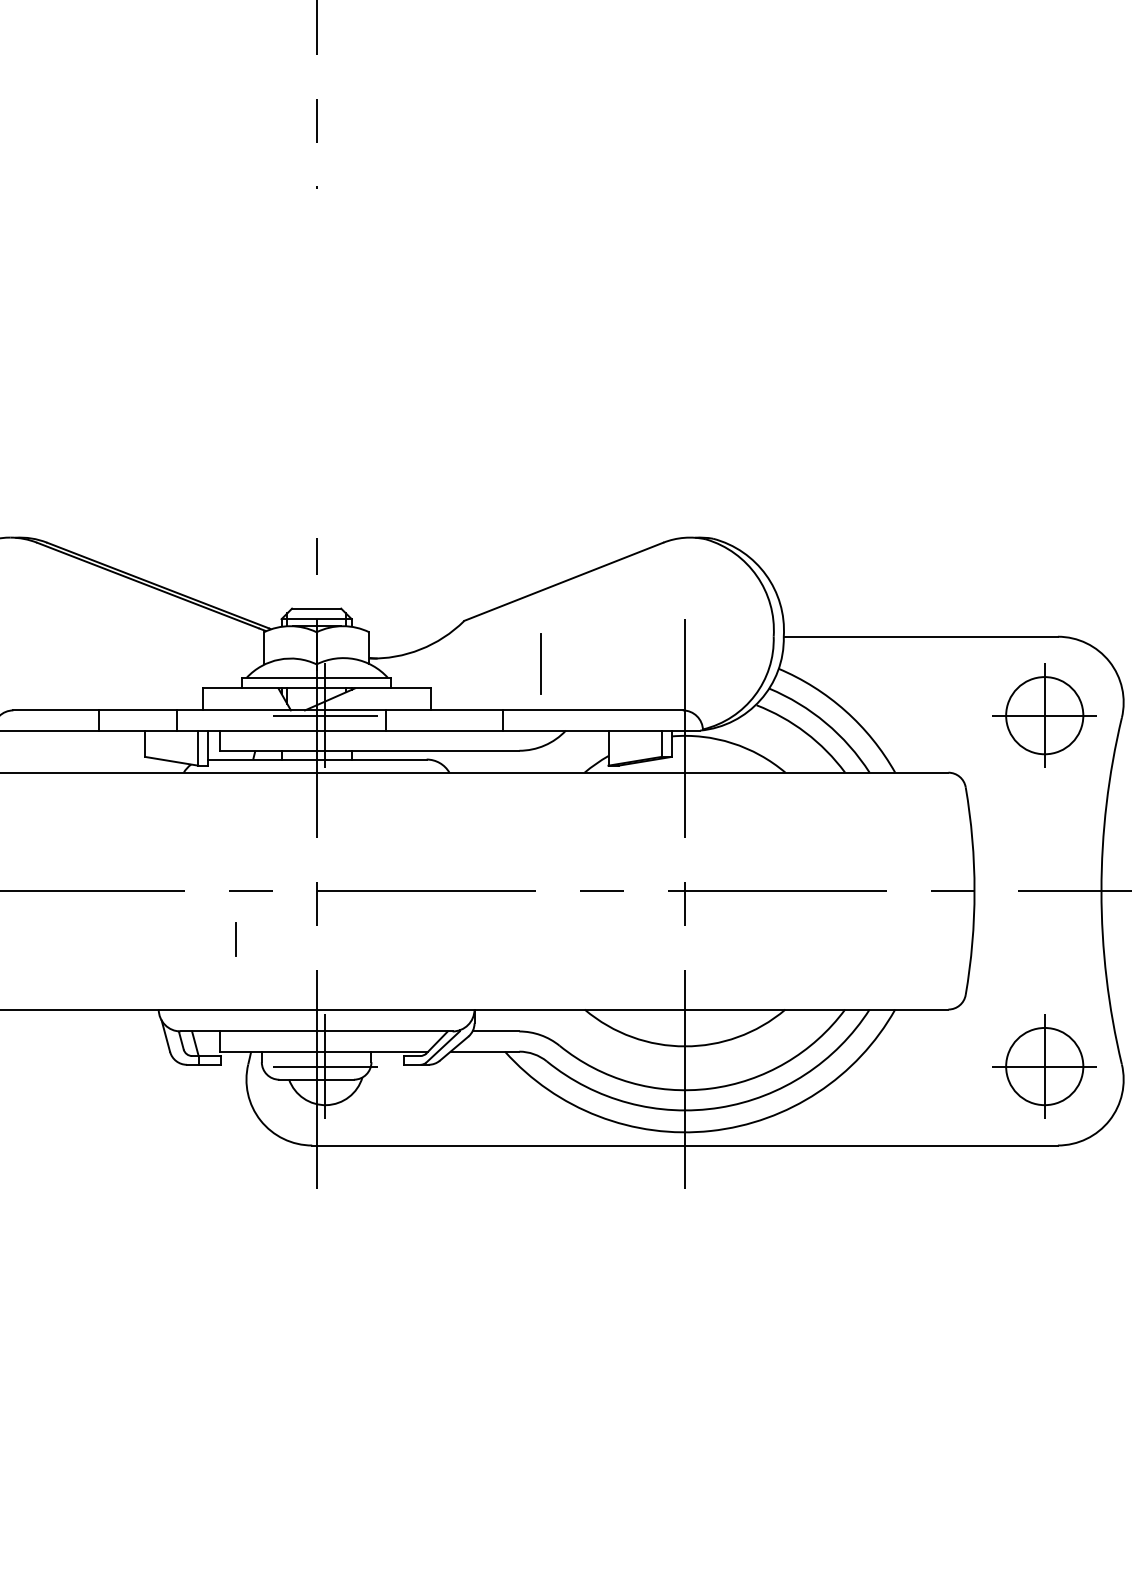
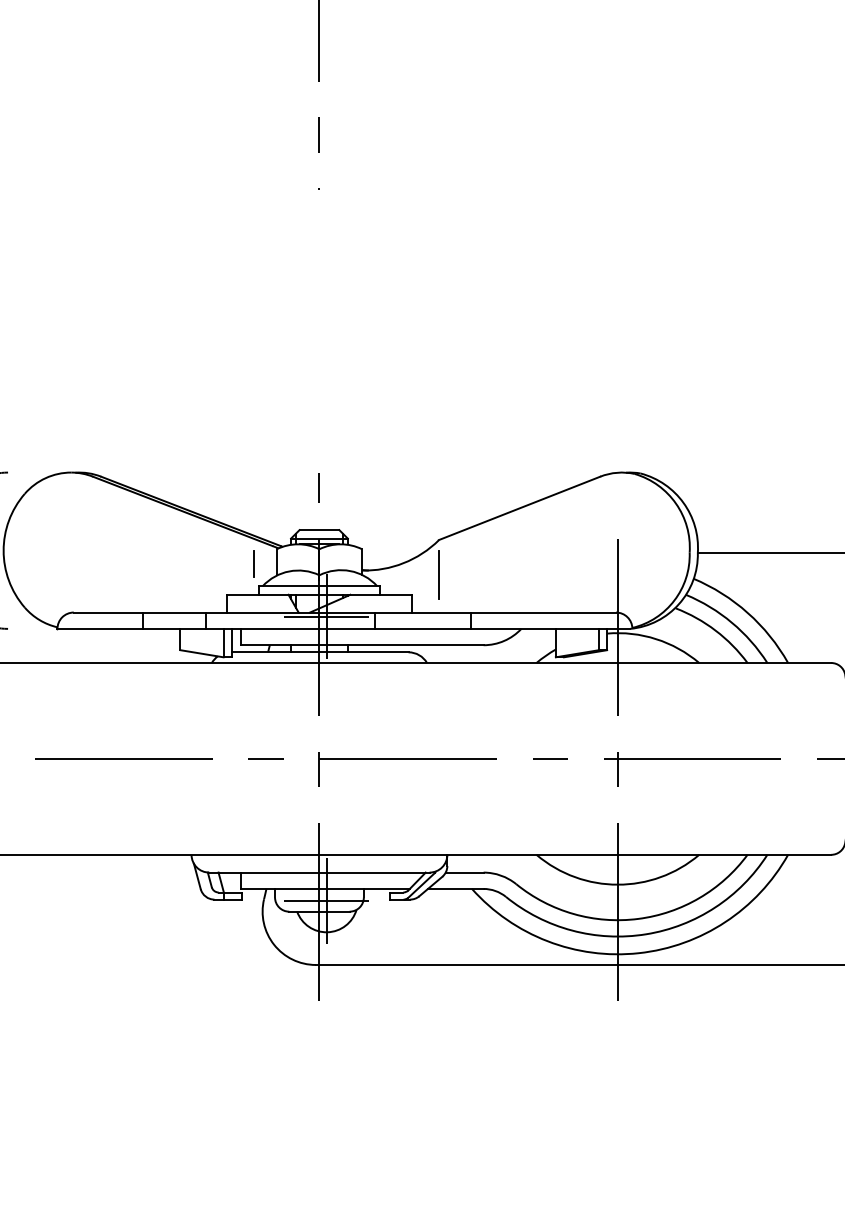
line: (540, 663) -> (438, 574), moved
line: (235, 939) -> (253, 564), moved

